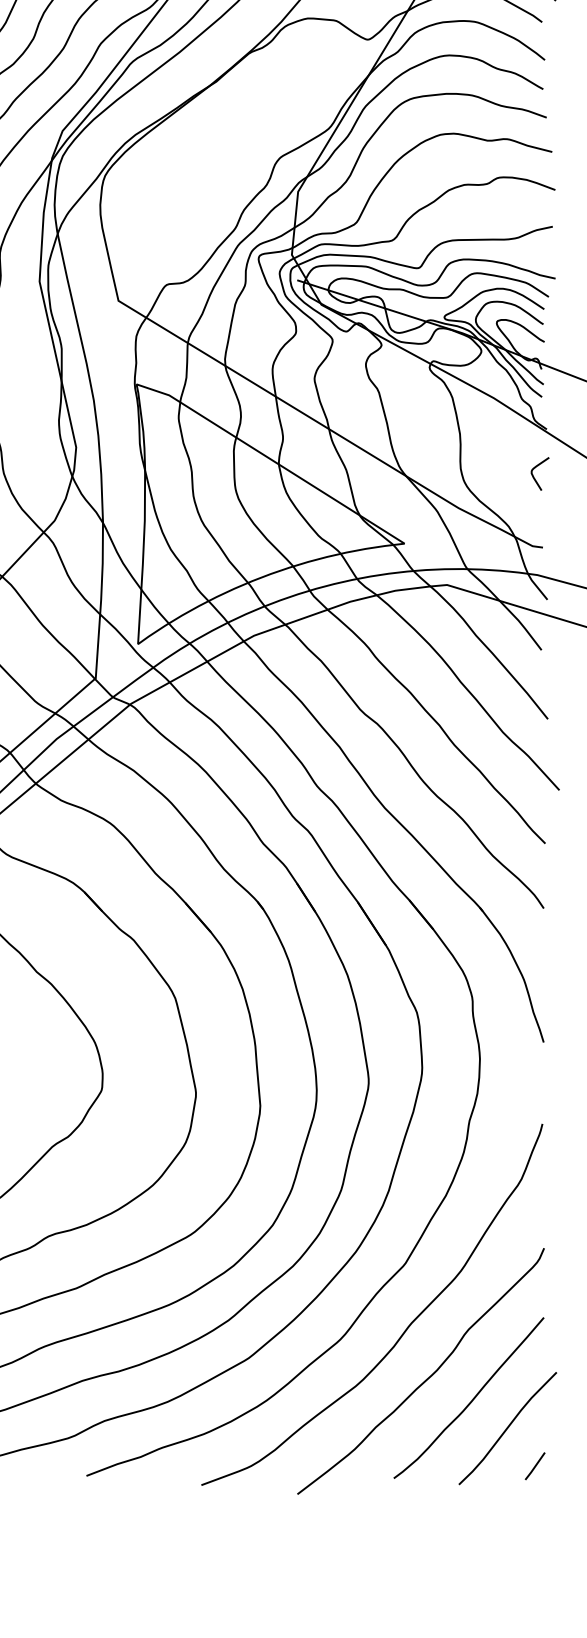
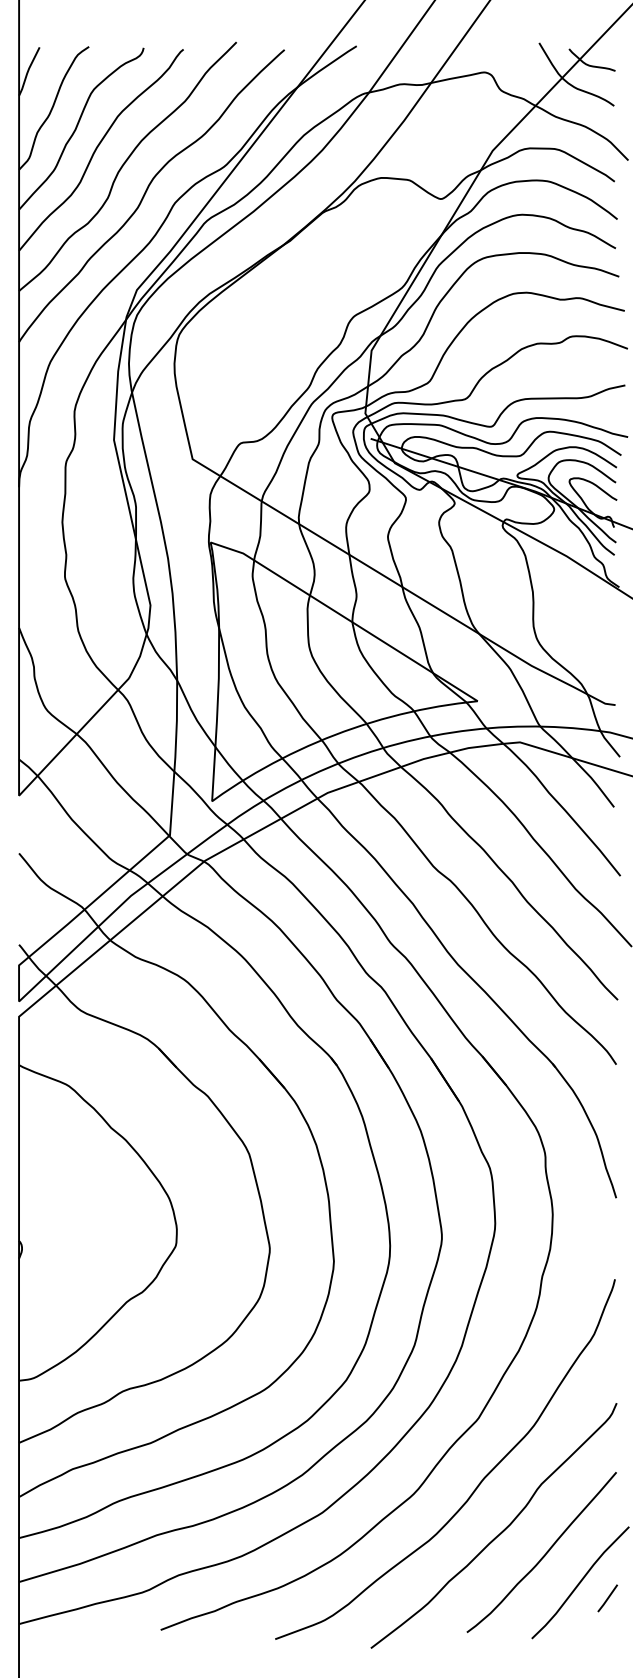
curve: (533, 475) -> (606, 633), removed
line: (534, 1466) -> (607, 1598), moved

